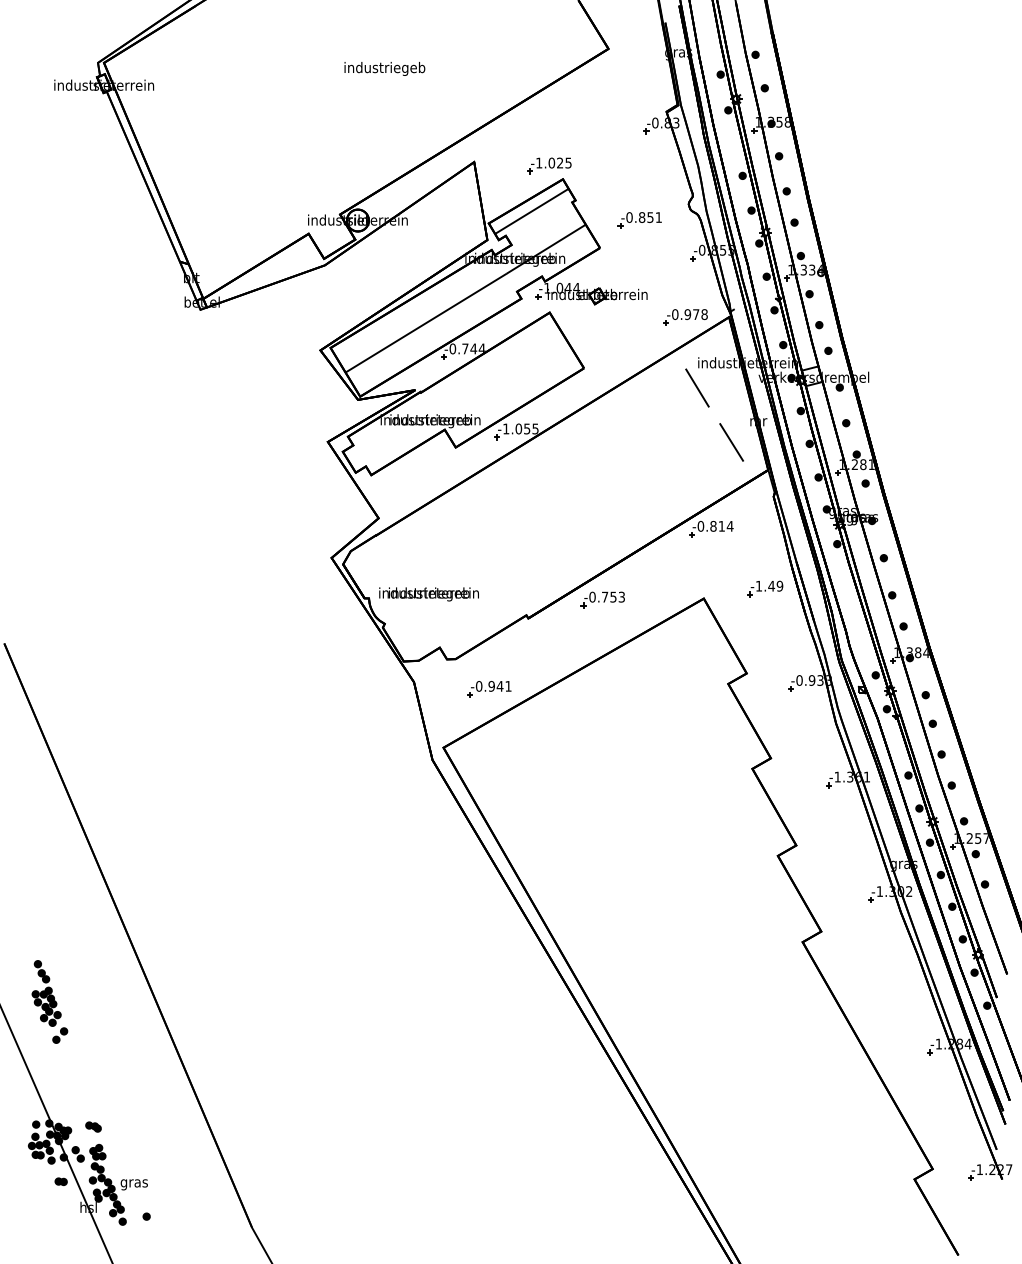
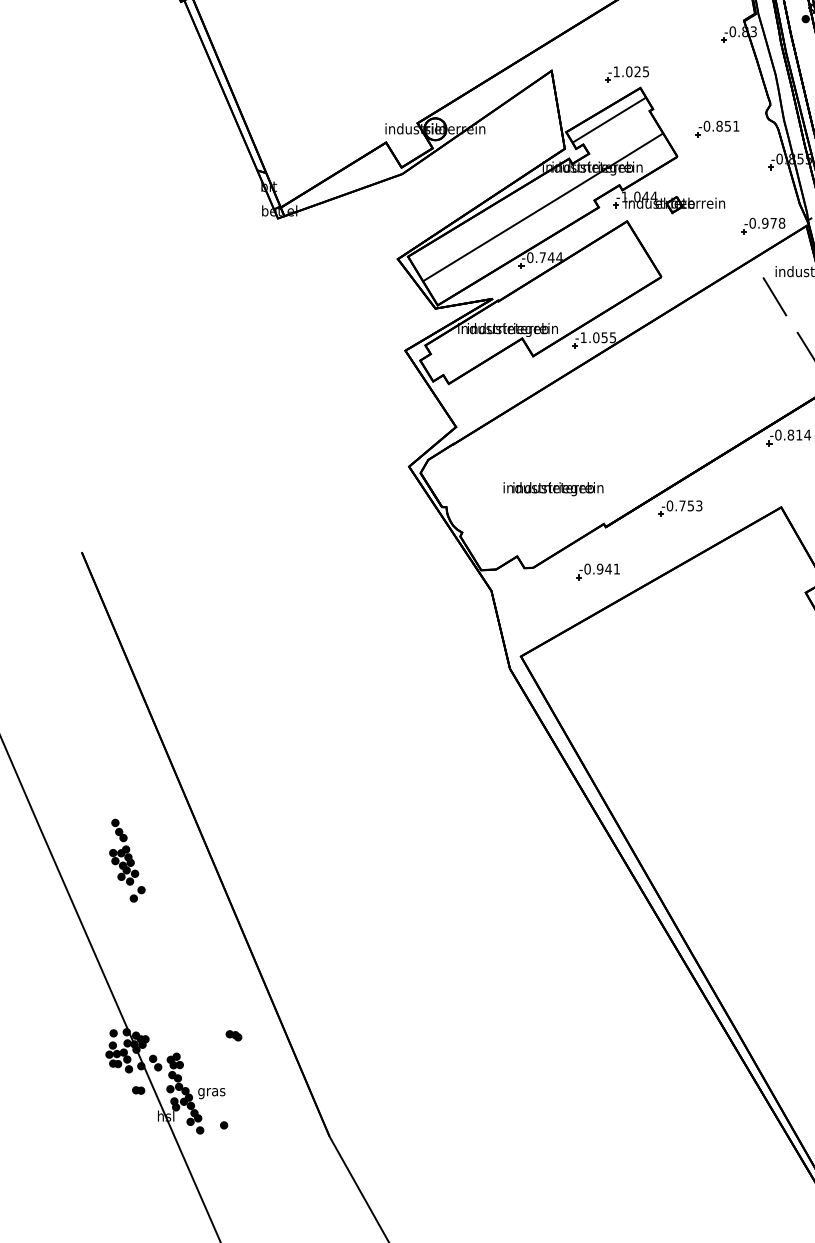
text: (428, 594) -> (552, 489), moved
part: (489, 689) -> (597, 572), moved
part: (49, 1001) -> (126, 860), moved
part: (93, 1126) -> (233, 1035), moved

